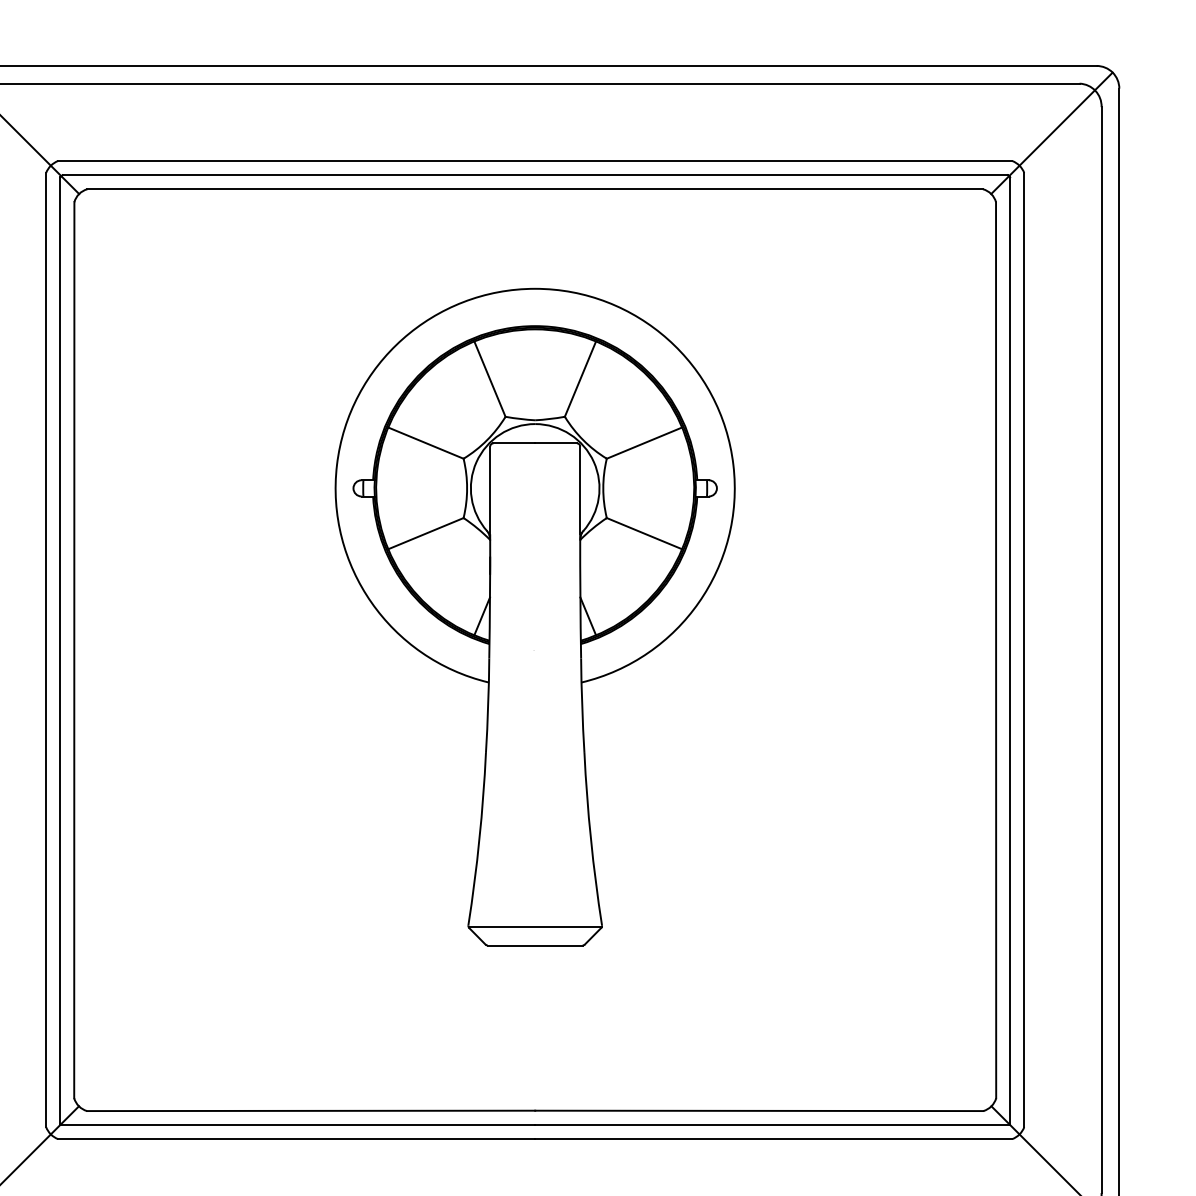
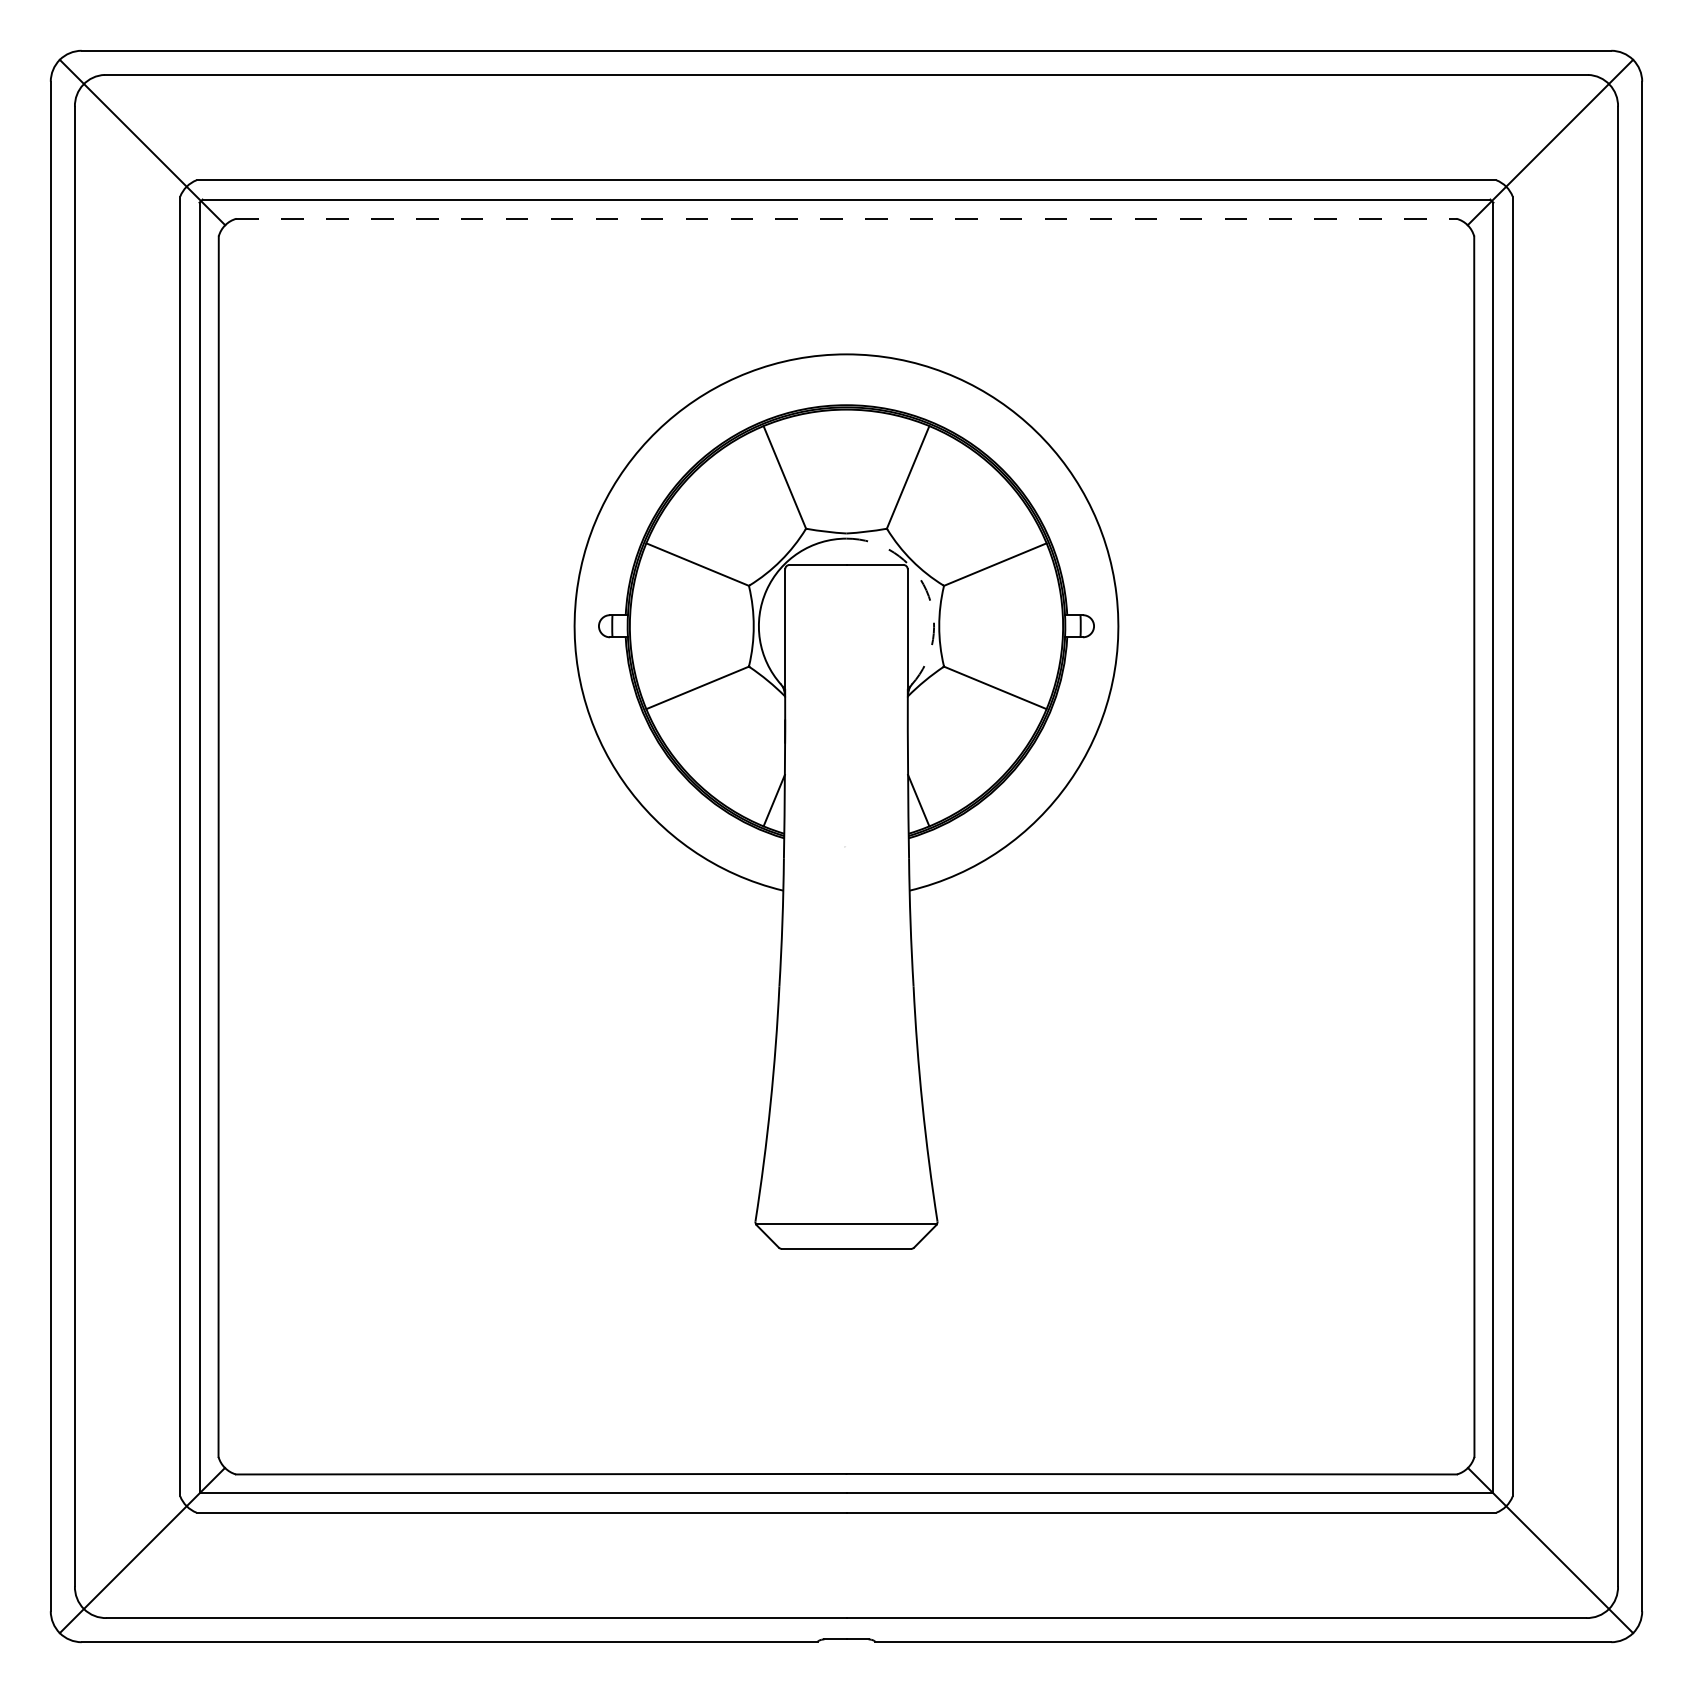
line: (535, 189) -> (846, 218), solid -> dashed
arc: (593, 462) -> (926, 590), solid -> dashed

